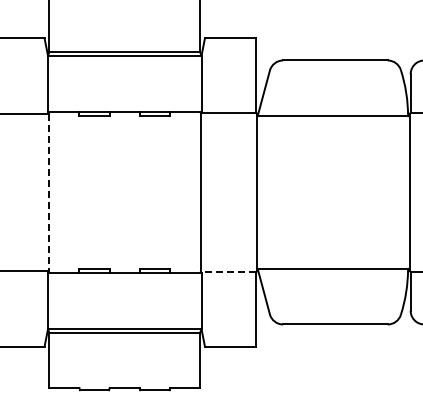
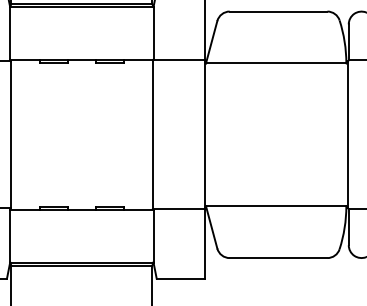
line: (48, 192) -> (10, 134), dashed -> solid
line: (228, 272) -> (178, 209), dashed -> solid

